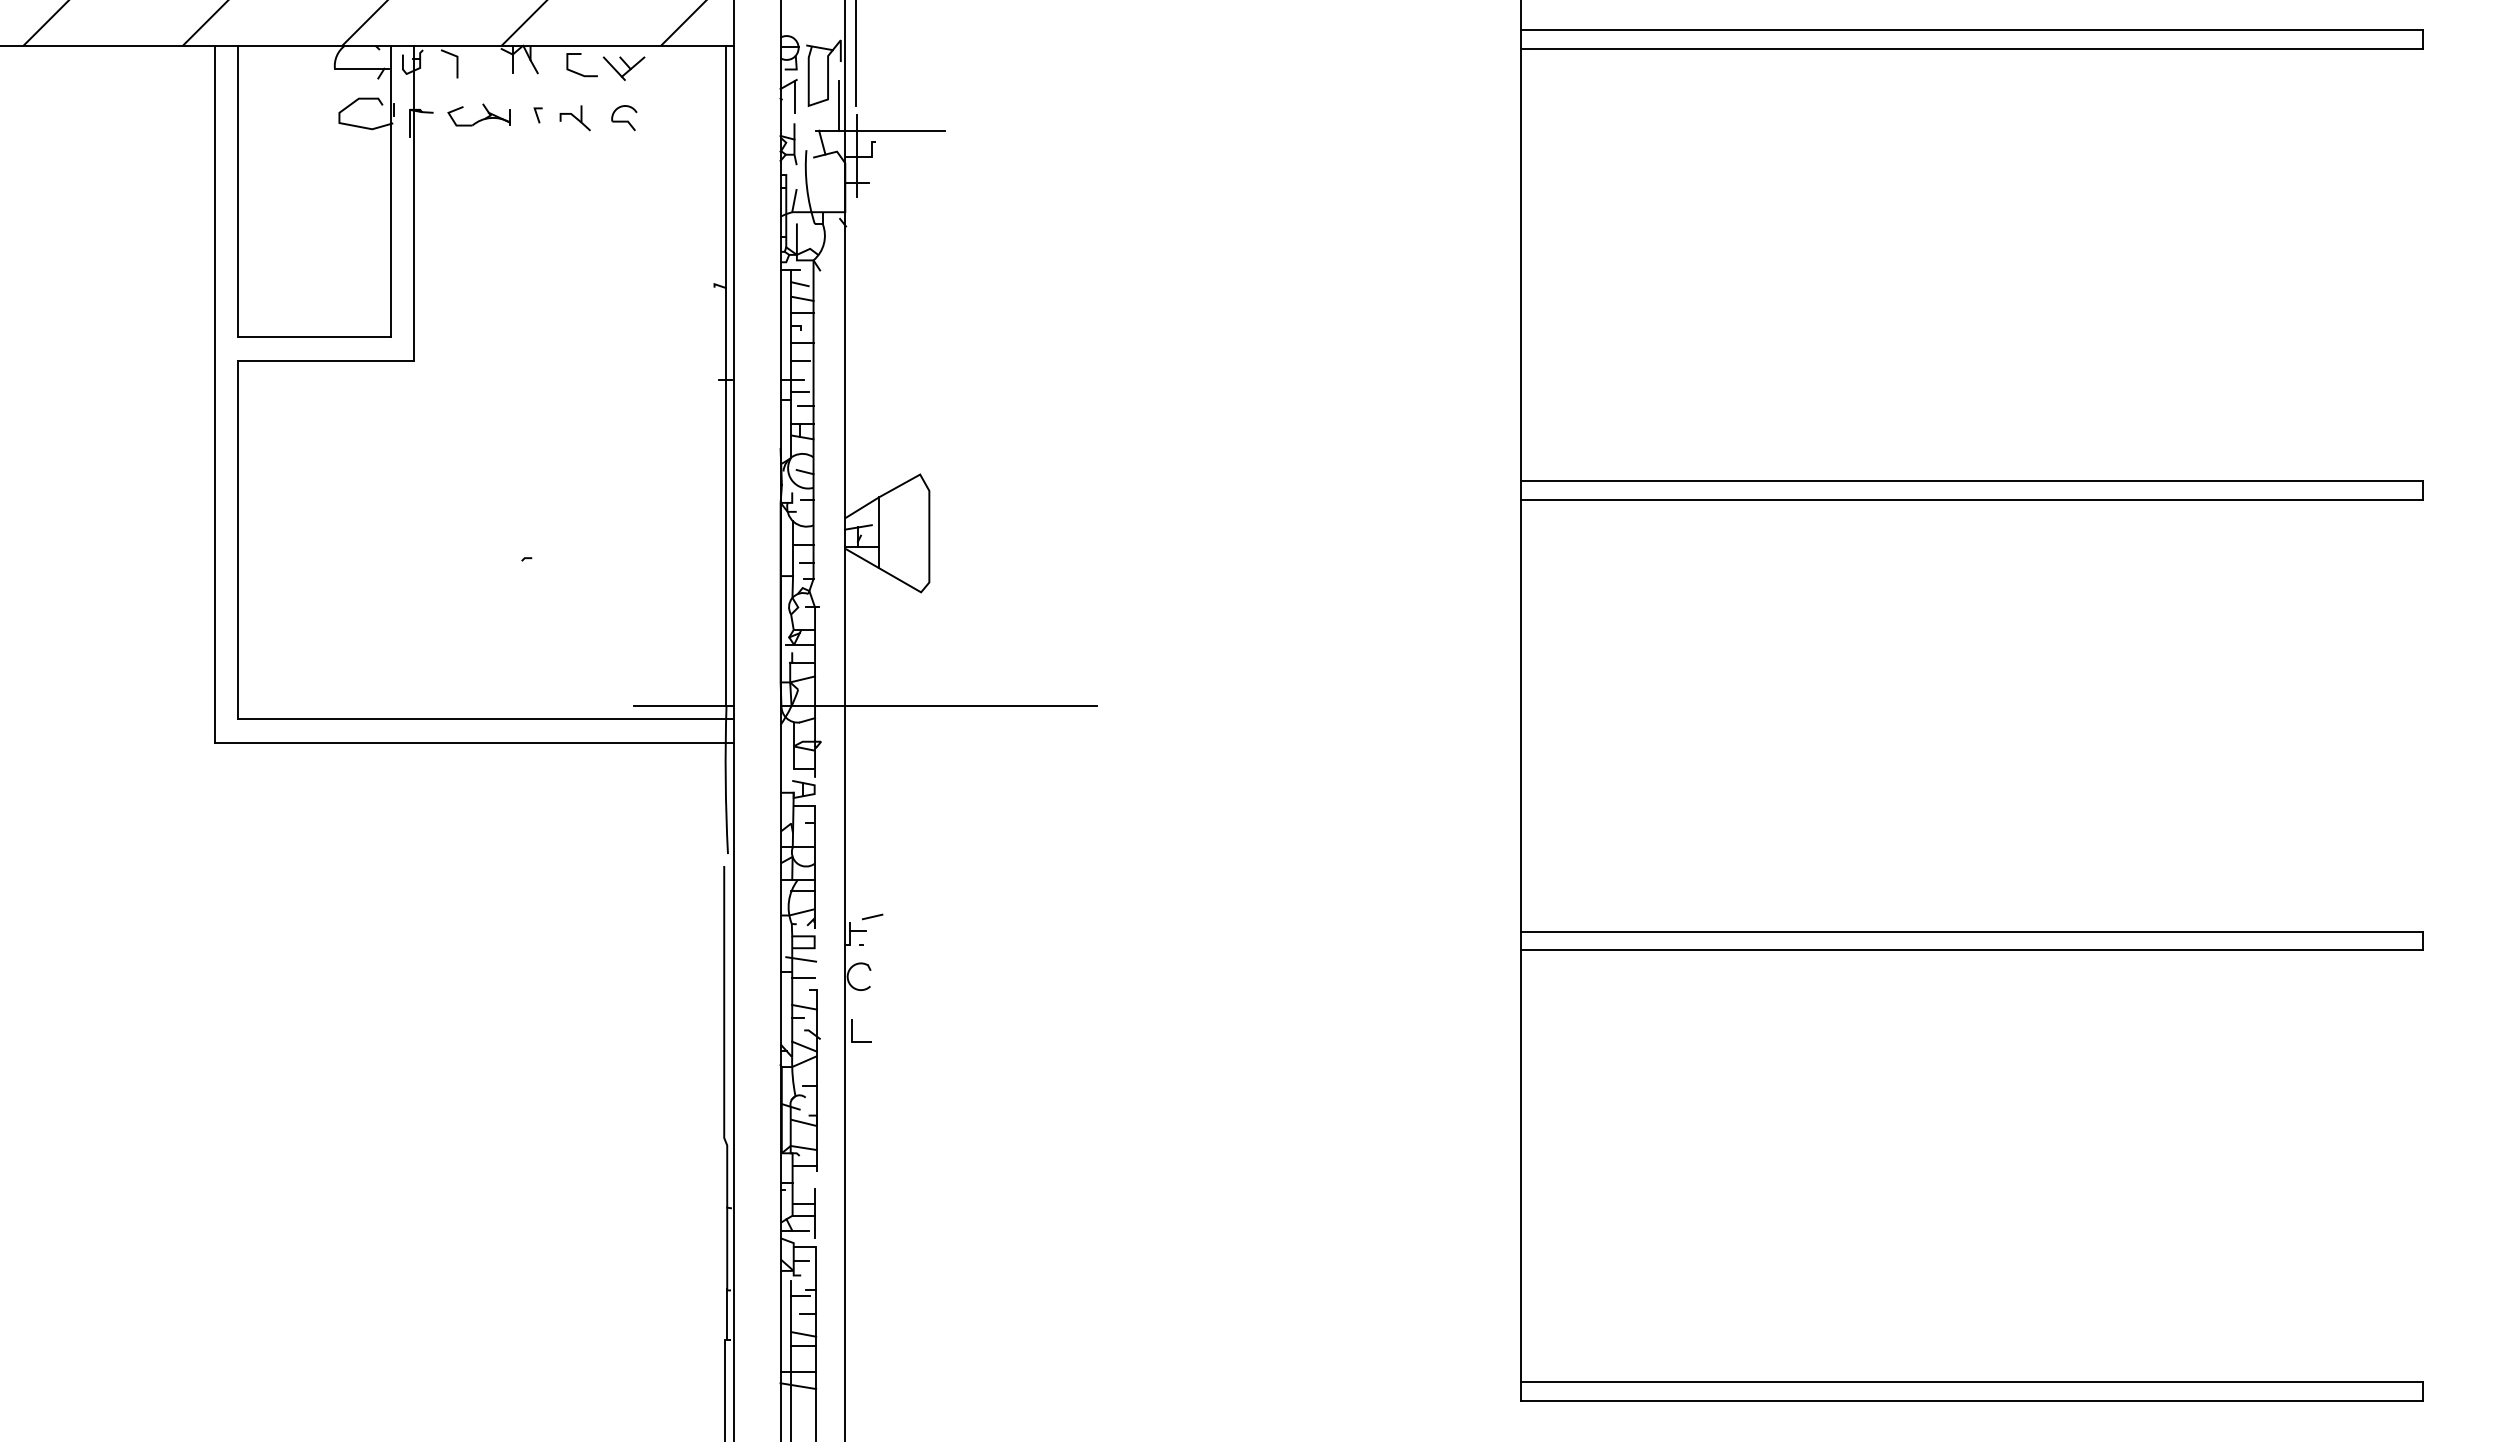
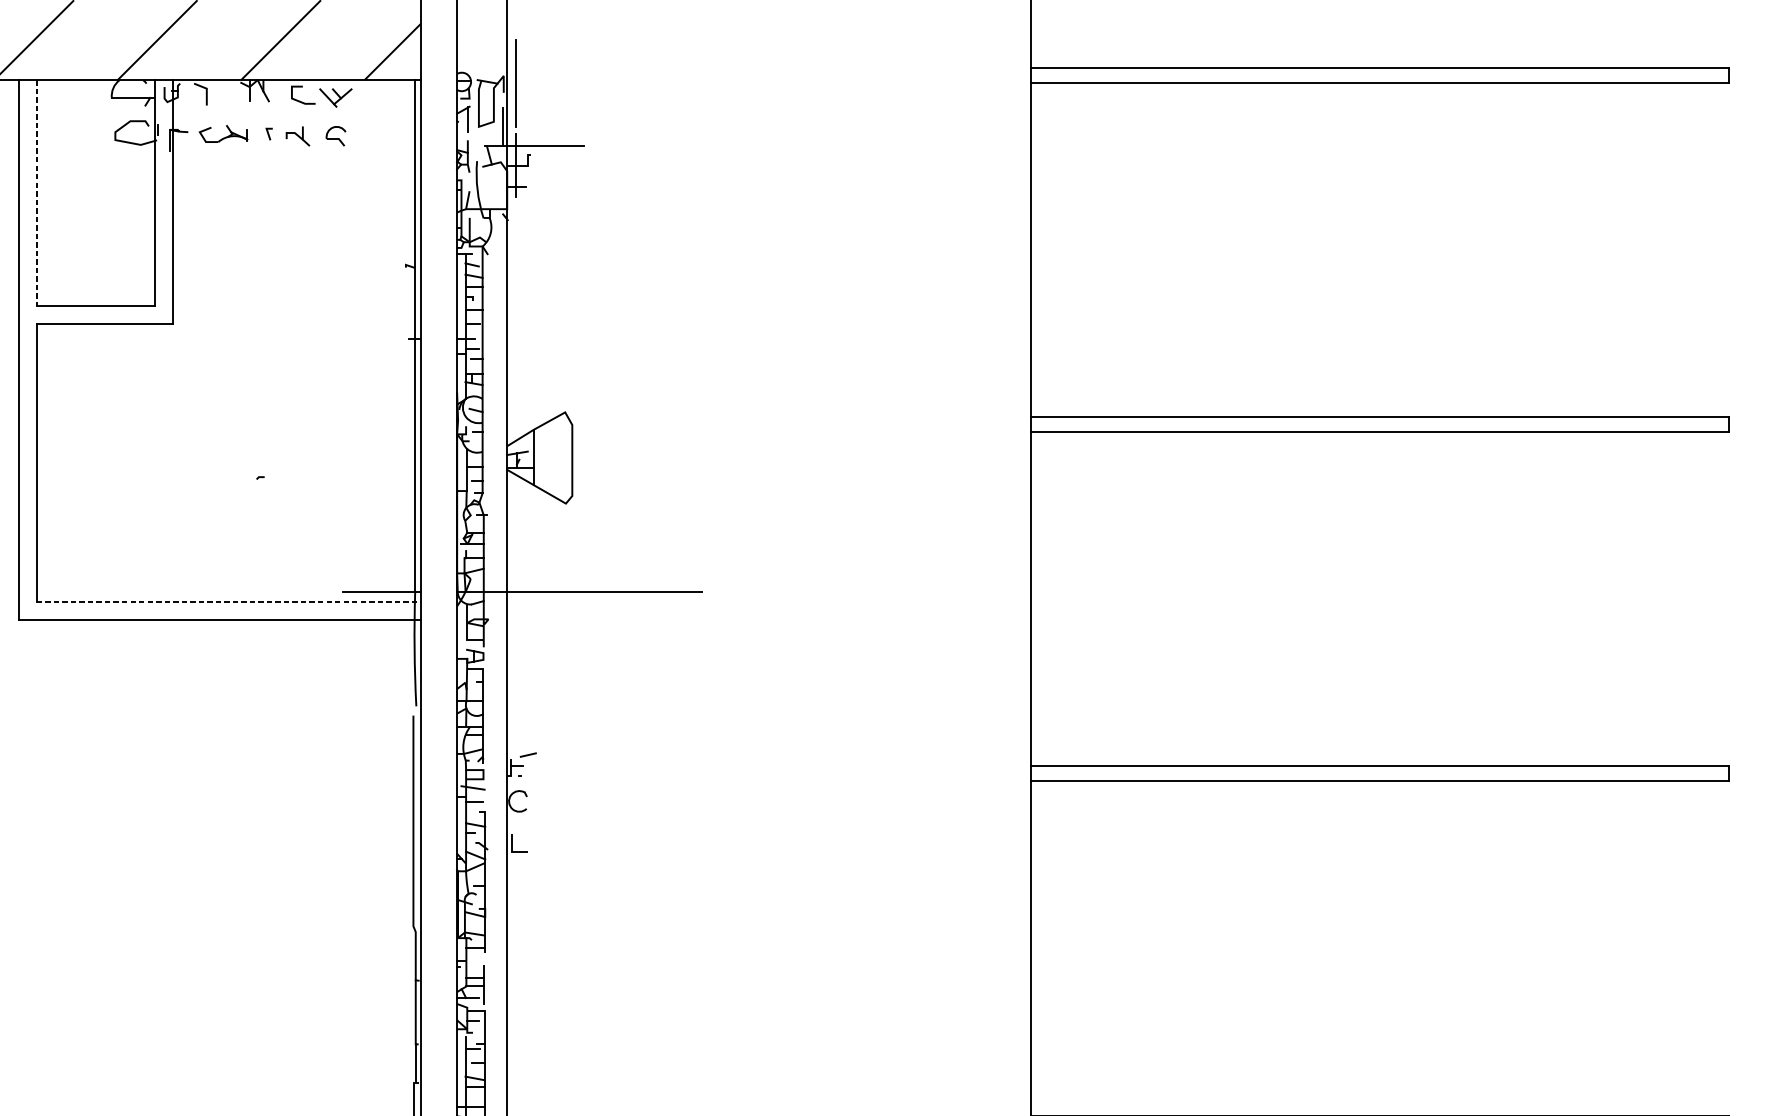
line: (238, 191) -> (37, 193), solid -> dashed
line: (485, 719) -> (228, 602), solid -> dashed

